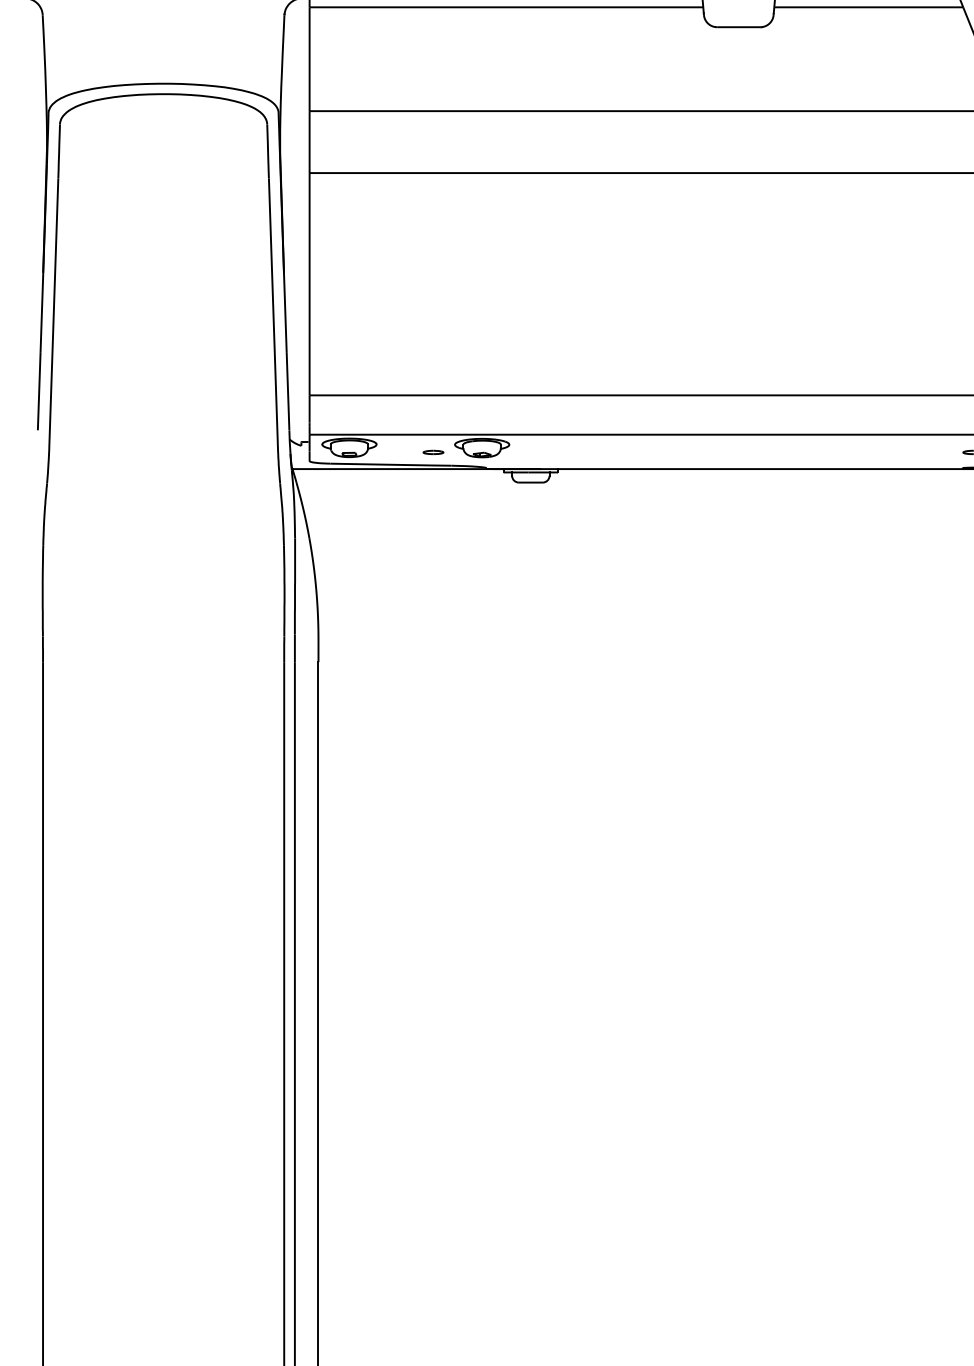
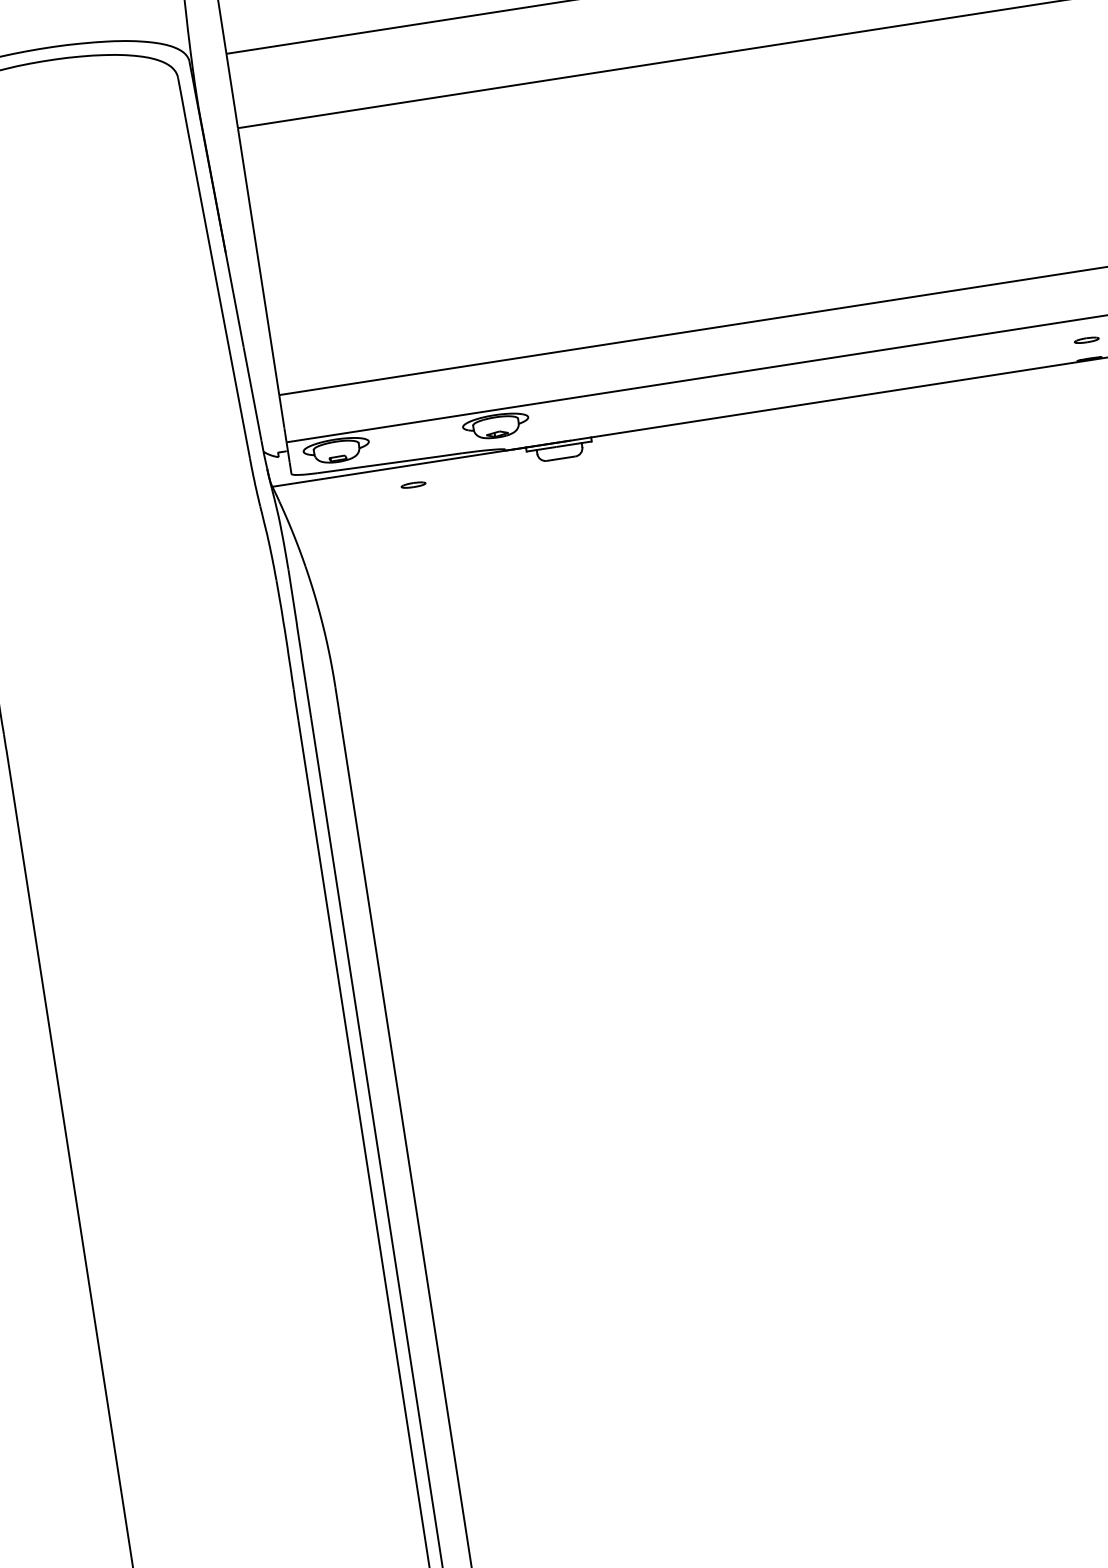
part: (433, 451) -> (413, 483), moved

